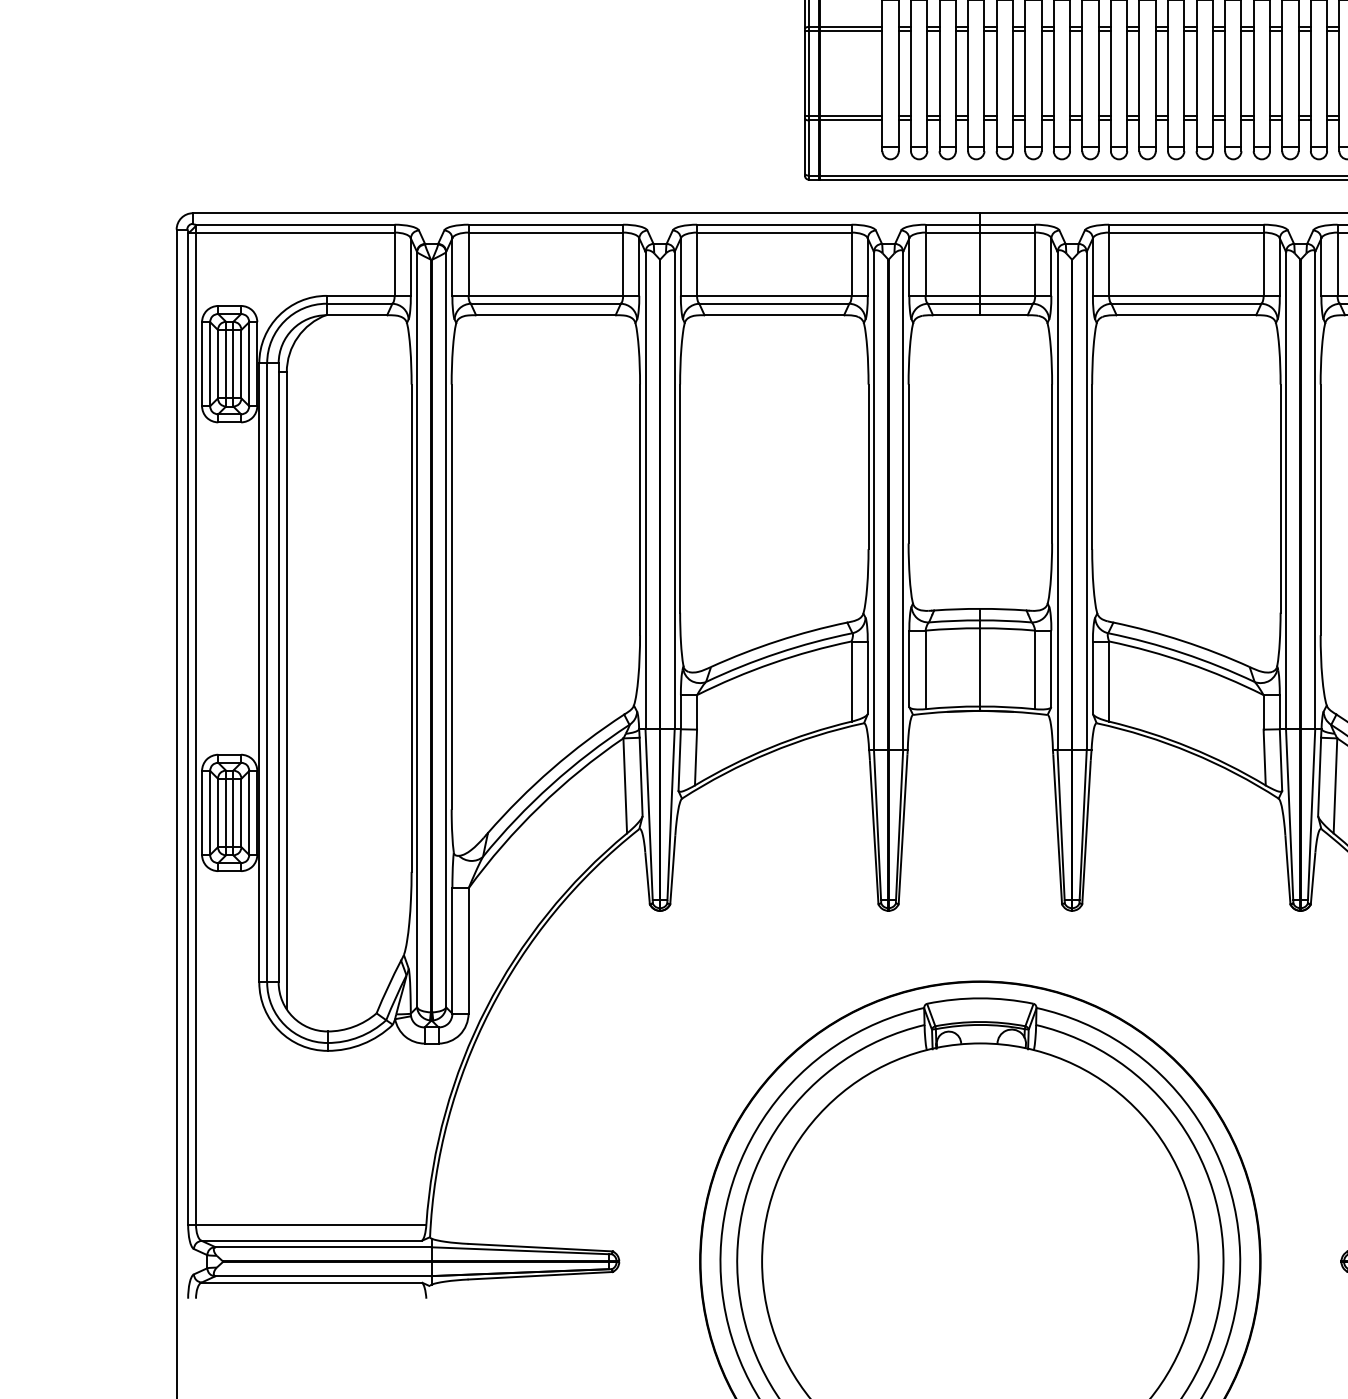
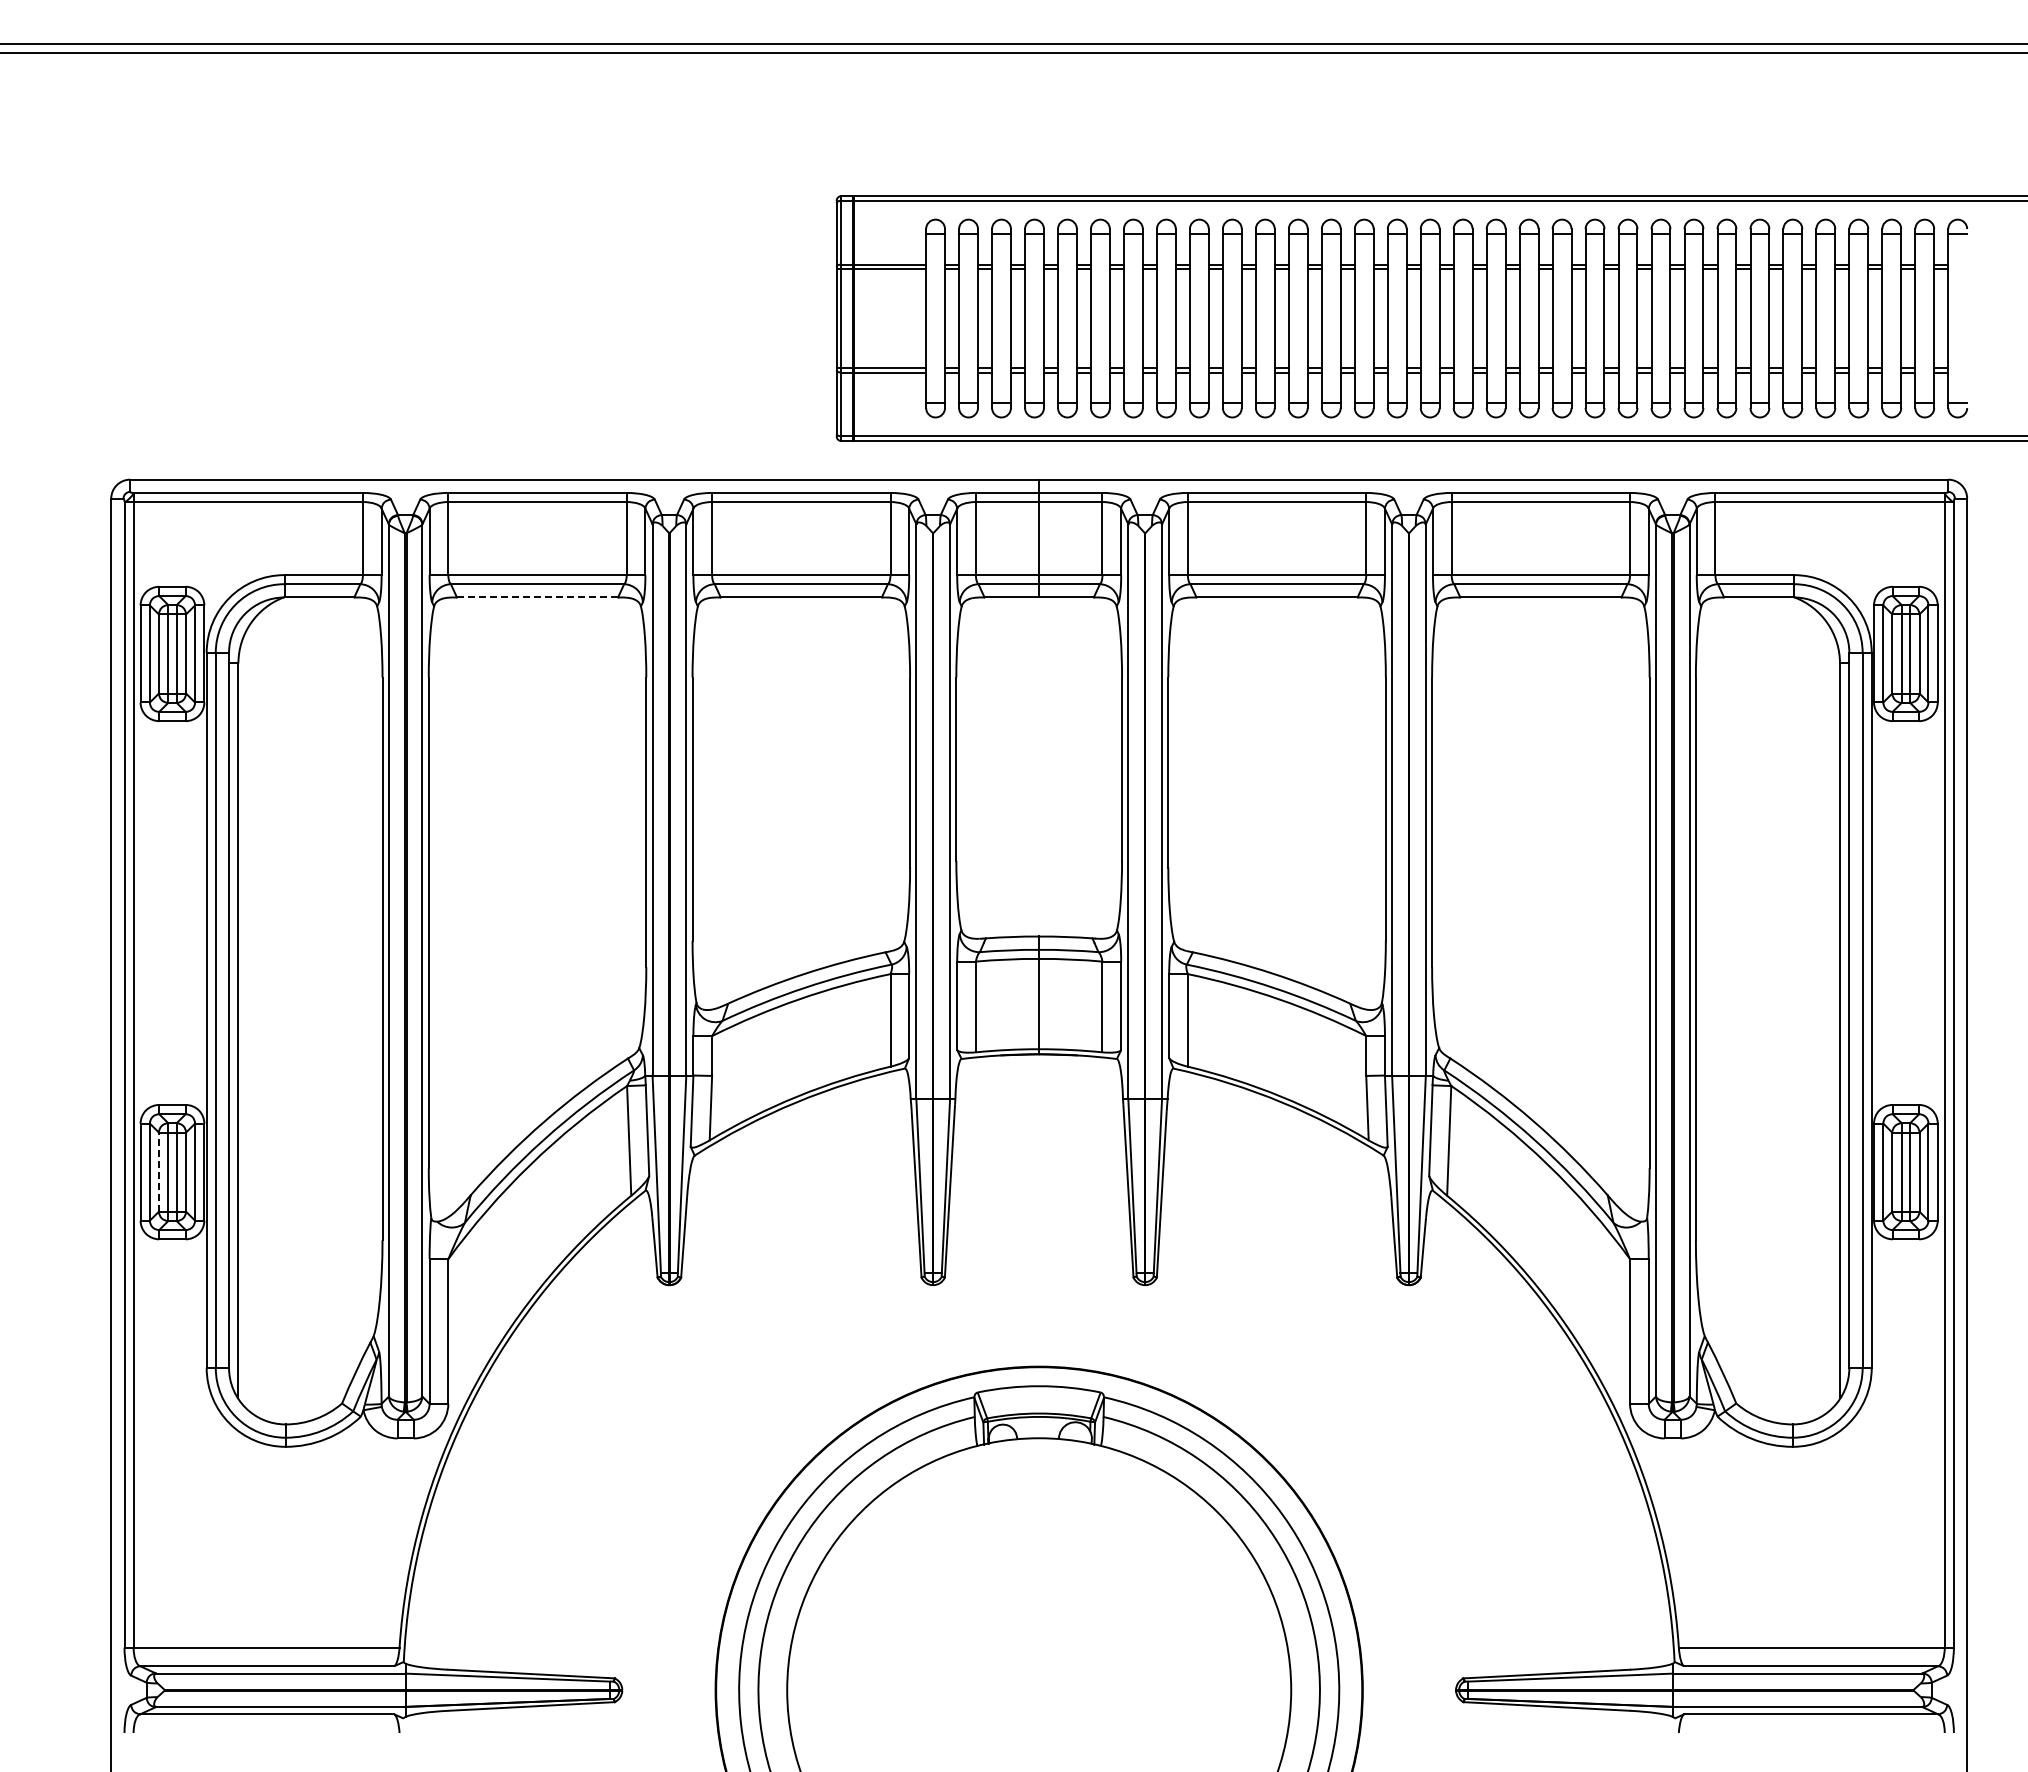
line: (545, 315) -> (537, 597), solid -> dashed
line: (217, 813) -> (158, 1172), solid -> dashed

